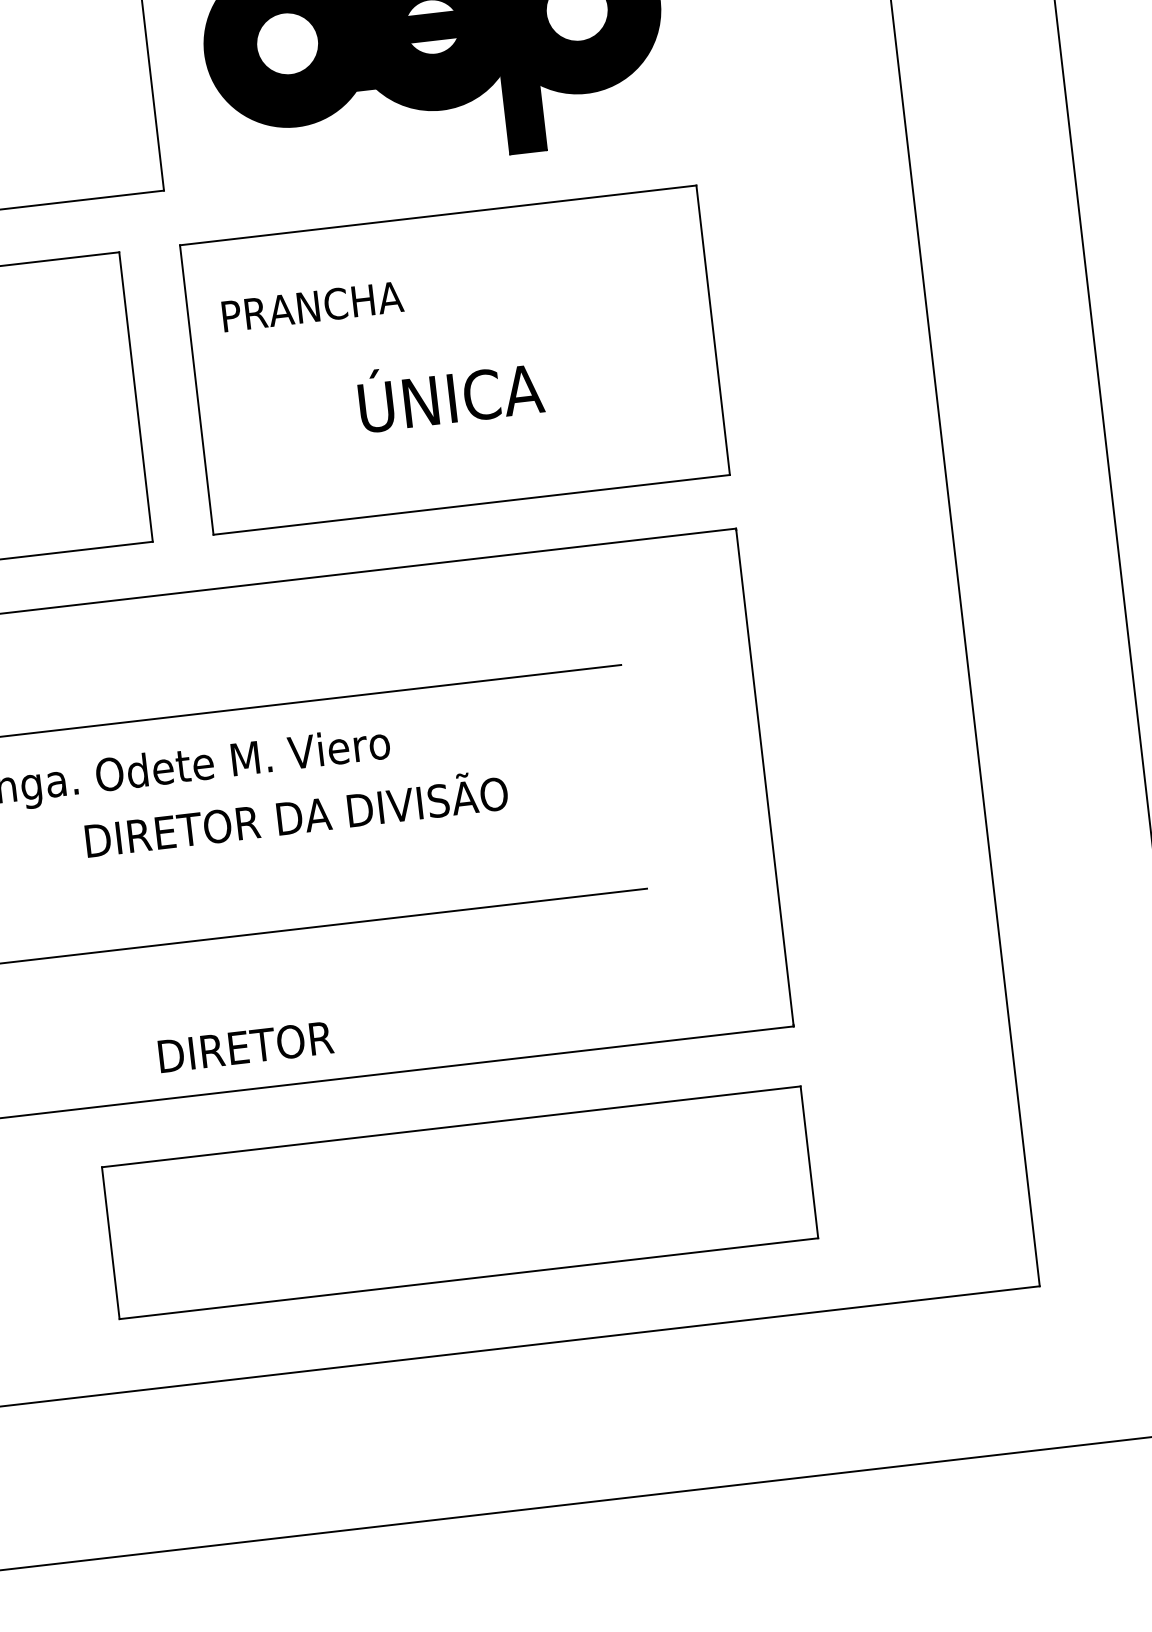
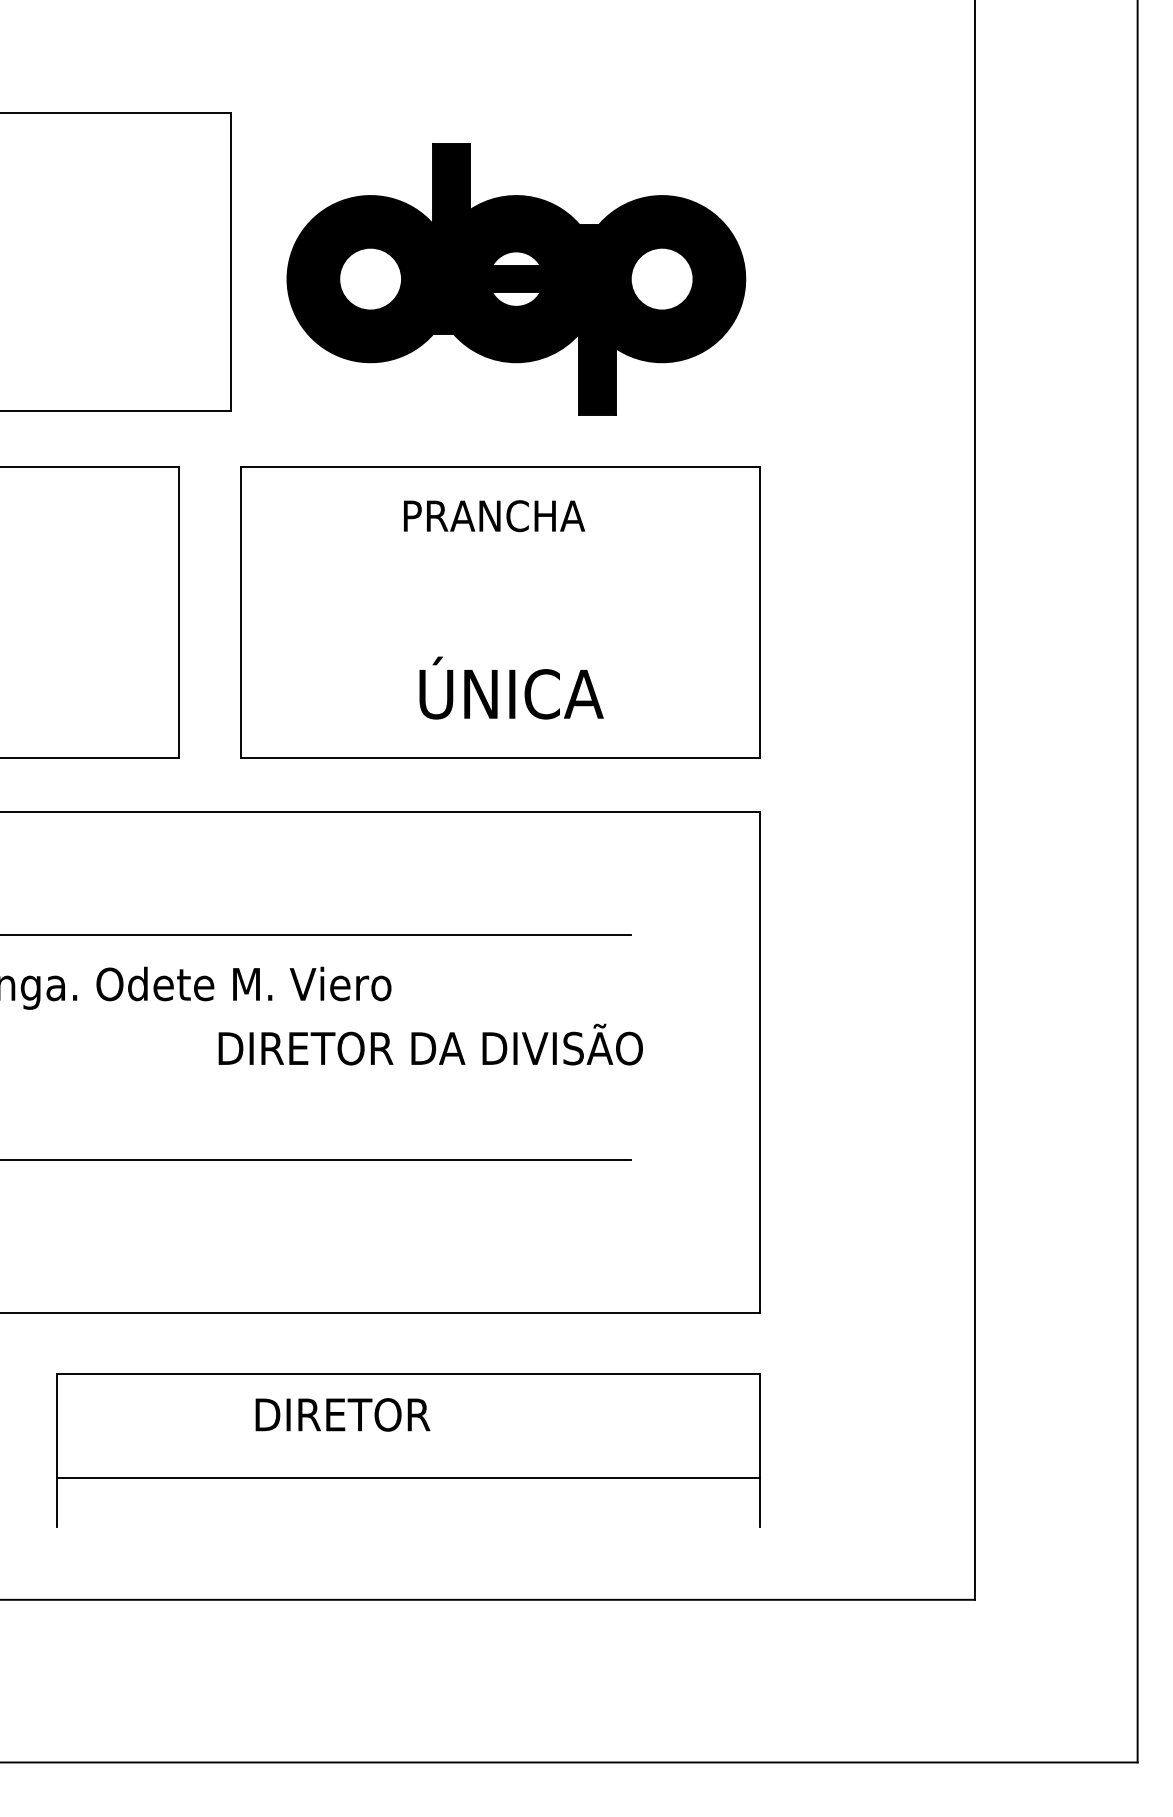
text: (312, 307) -> (494, 516), moved
text: (450, 391) -> (511, 687), moved
text: (296, 813) -> (430, 1044), moved
text: (245, 1046) -> (342, 1414), moved
line: (468, 1278) -> (408, 1477), moved

